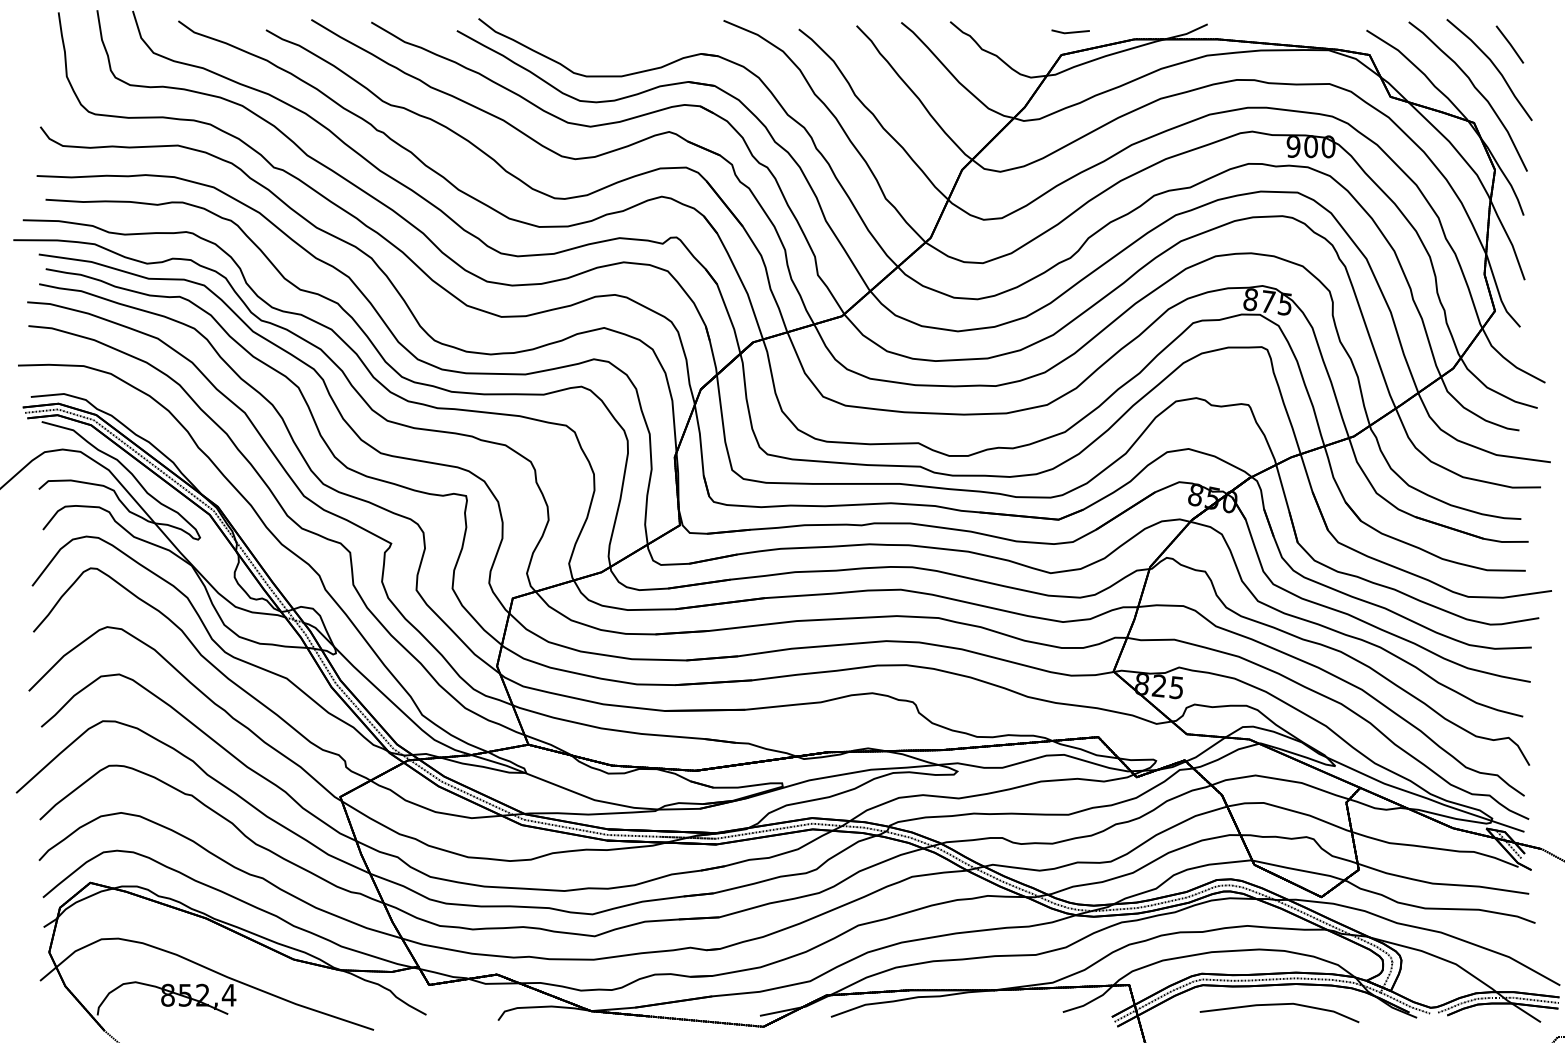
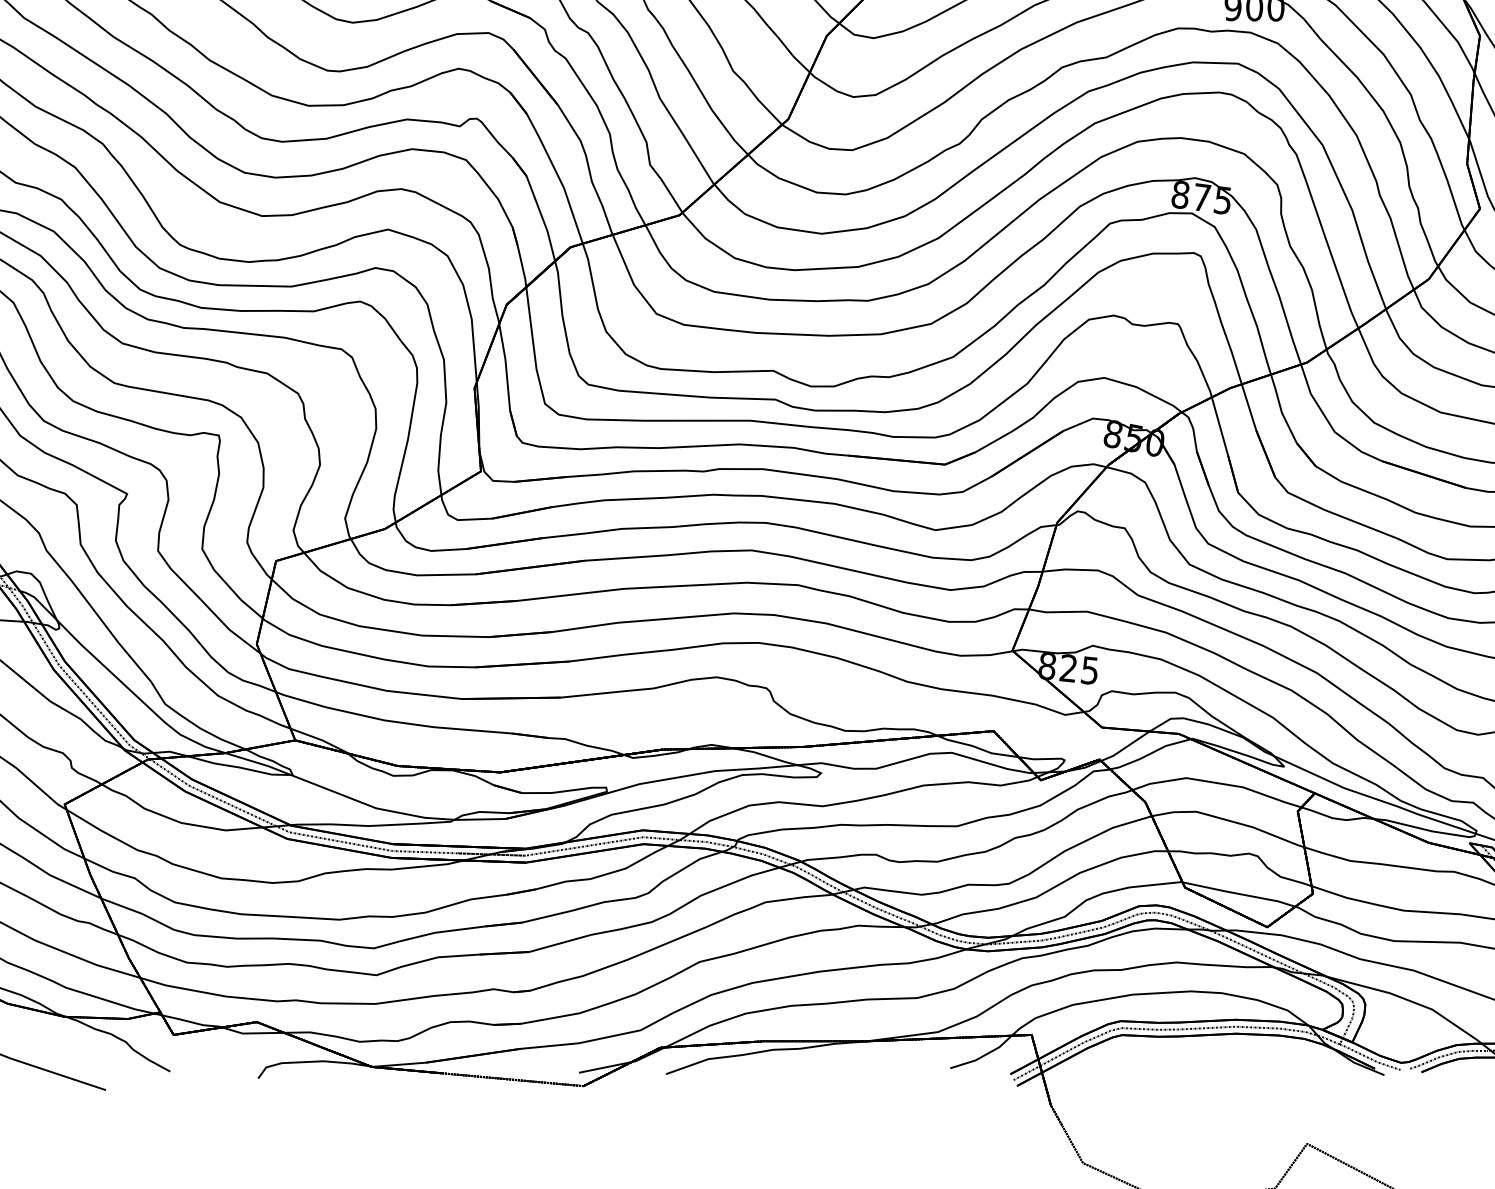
line: (1279, 1005) -> (1215, 1060), removed

